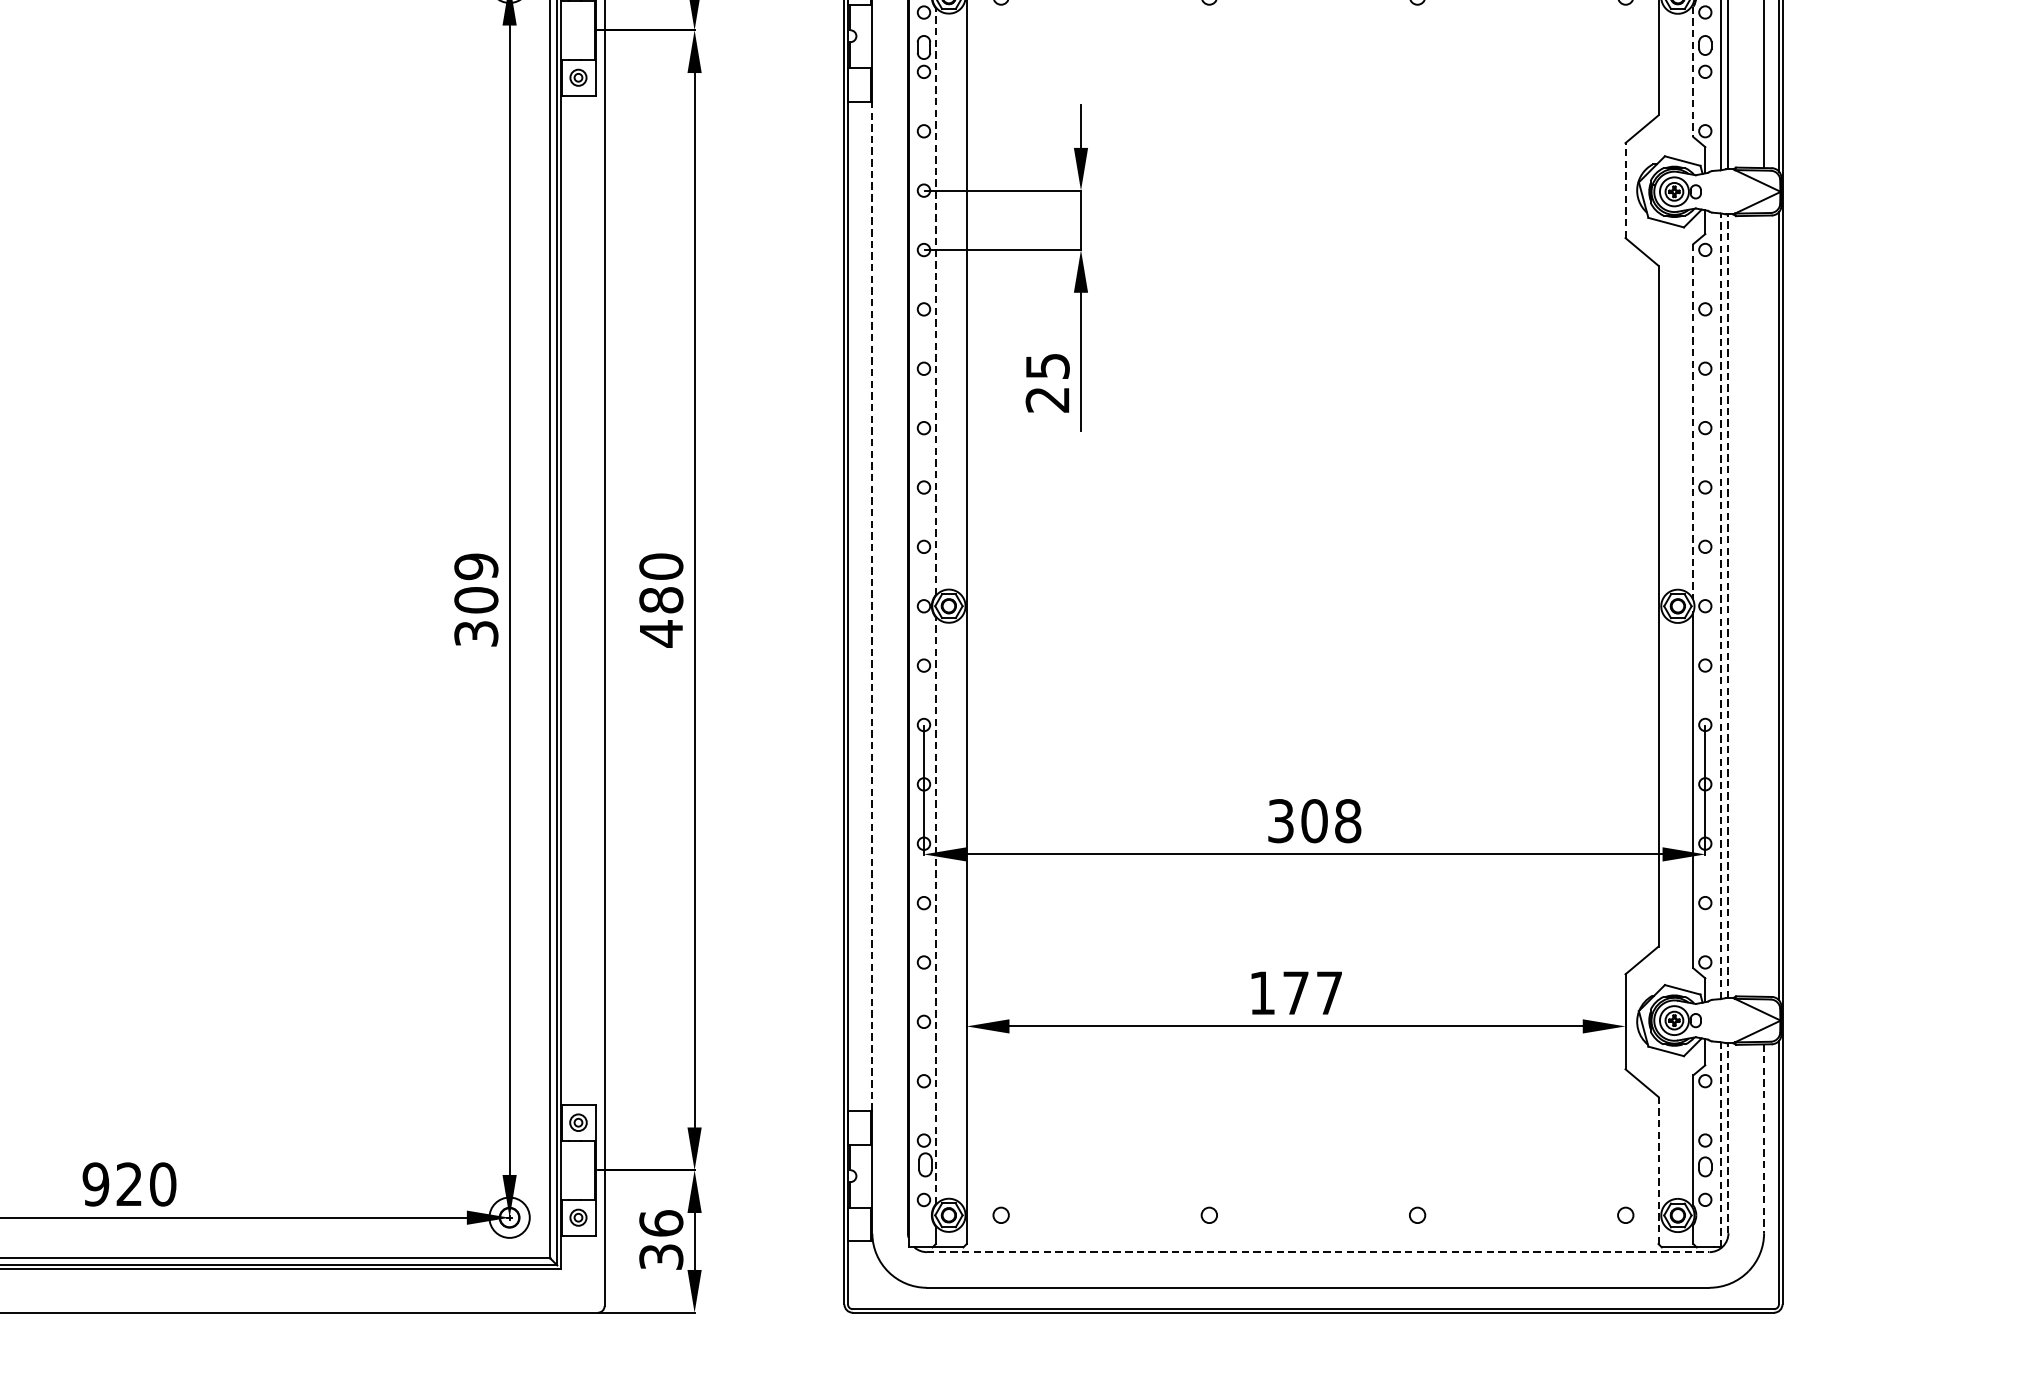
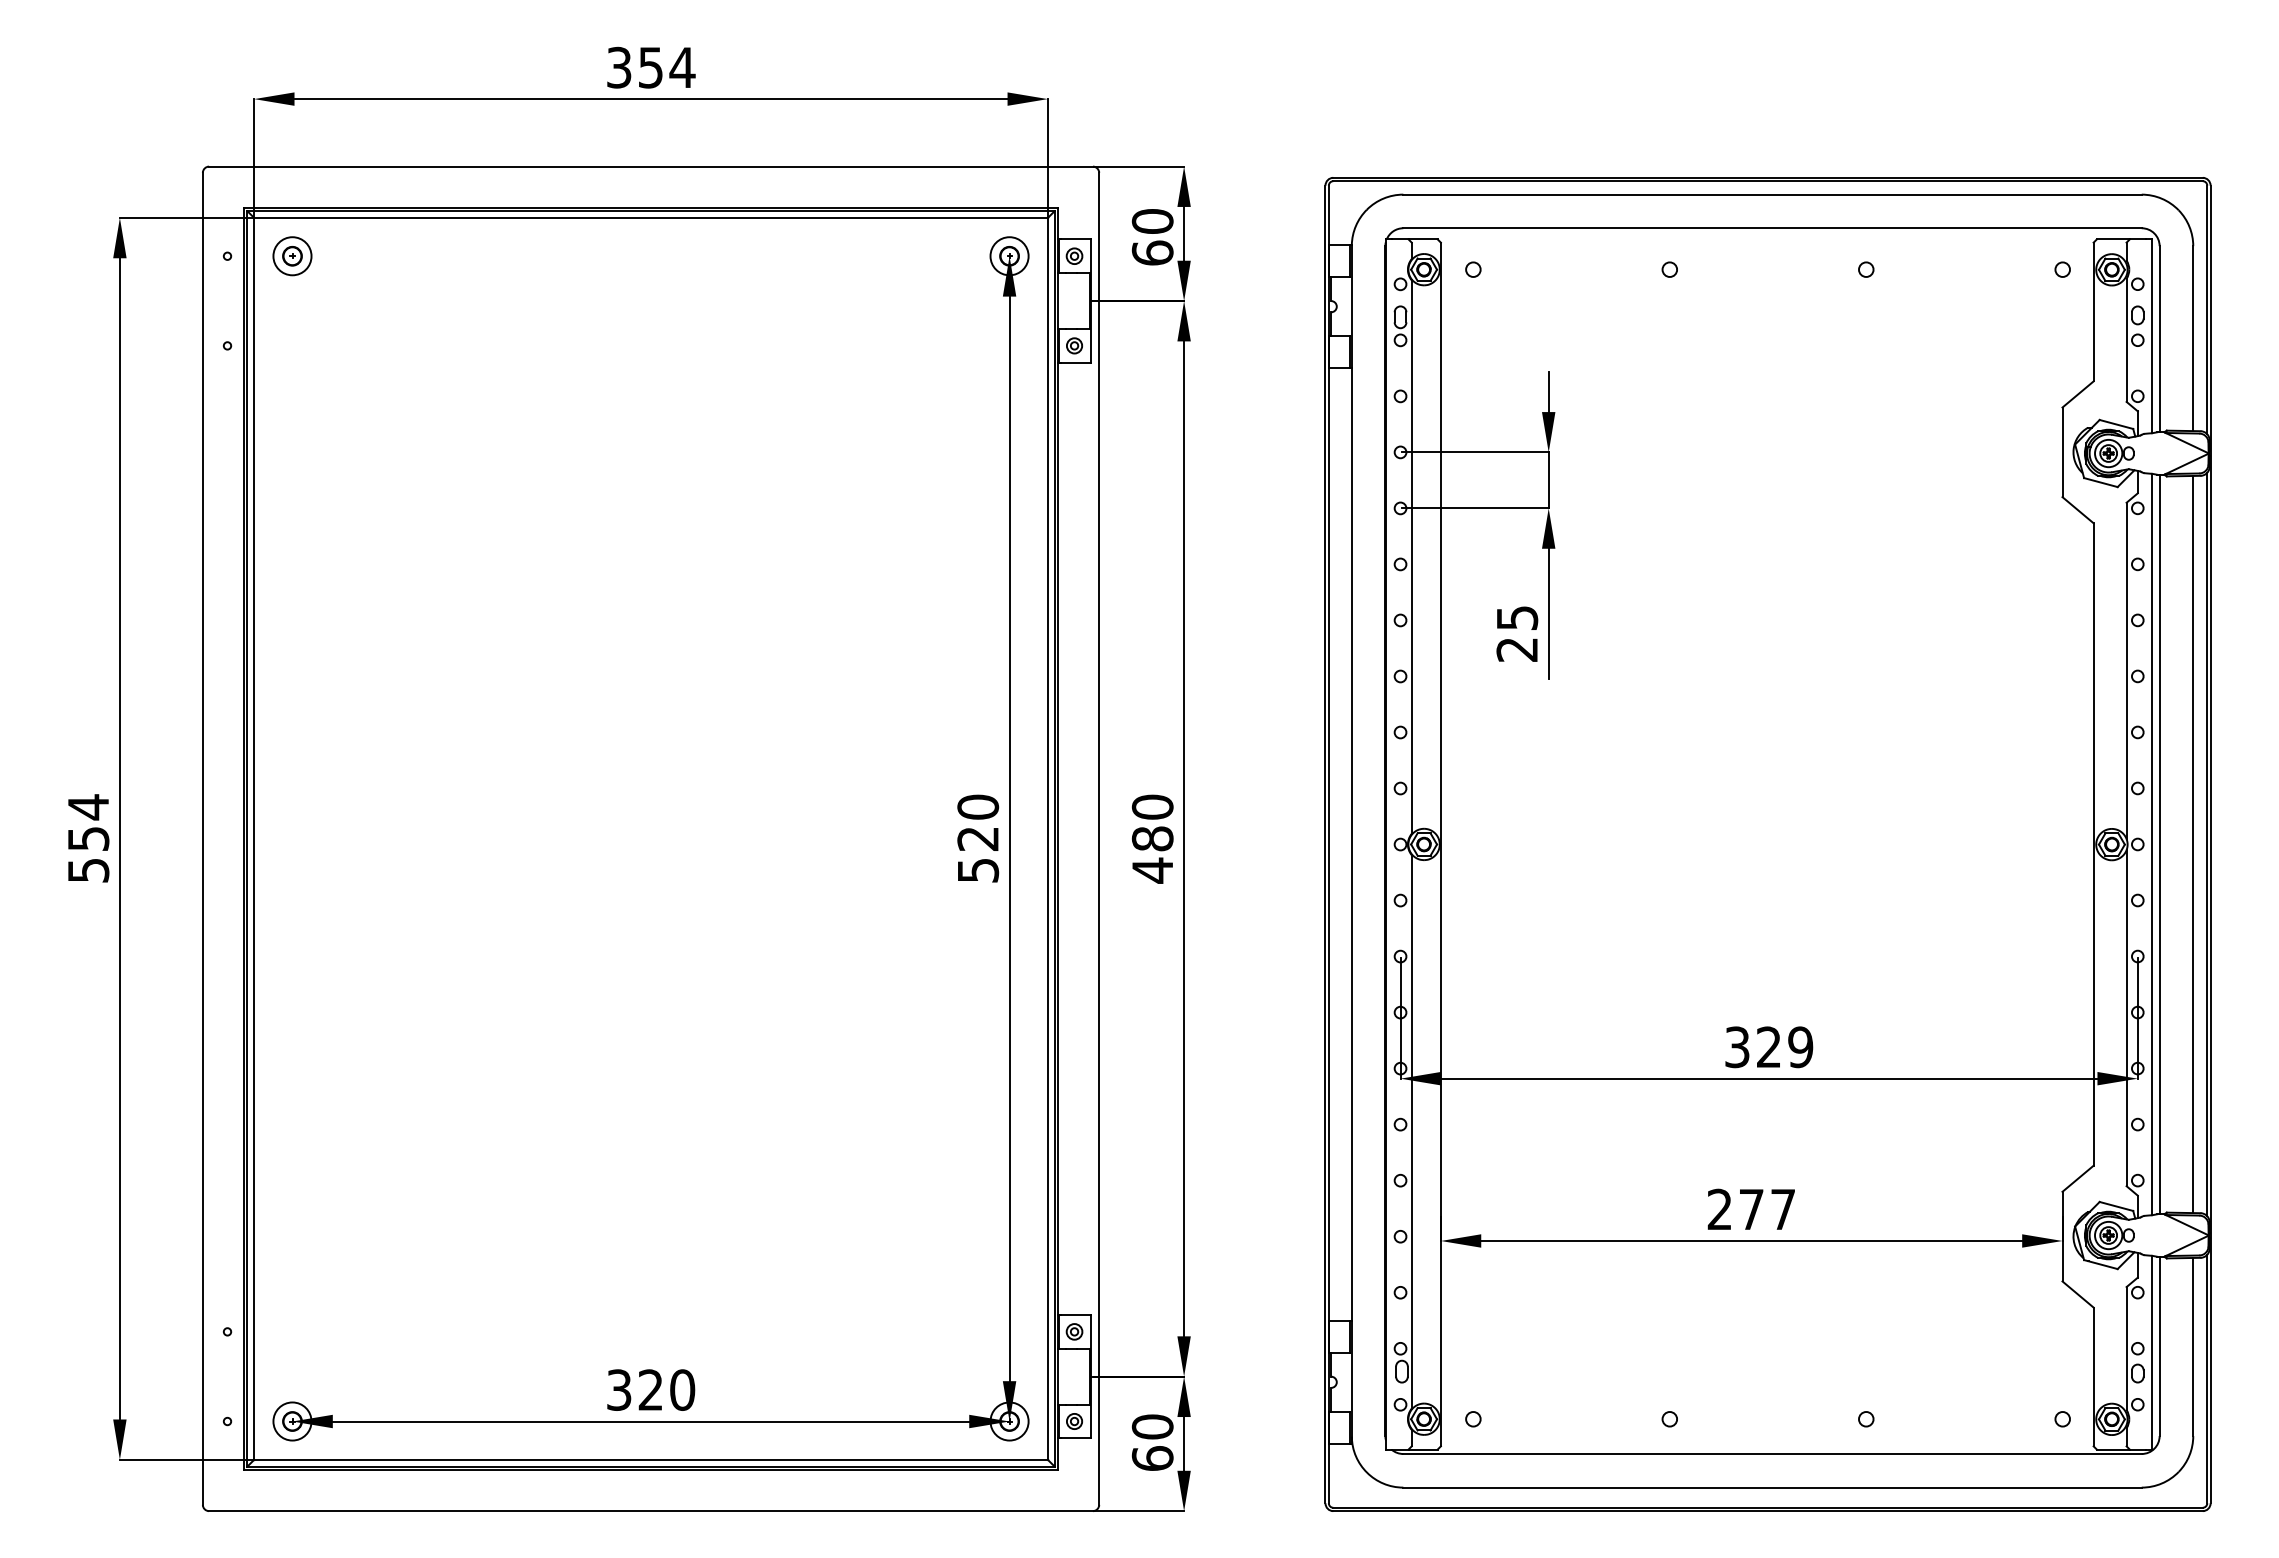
line: (1693, 72) -> (2126, 340), dashed -> solid
line: (1625, 190) -> (2062, 452), dashed -> solid
line: (935, 302) -> (1411, 557), dashed -> solid
line: (1693, 422) -> (2126, 671), dashed -> solid
text: (476, 599) -> (978, 838), 309 -> 520
line: (872, 605) -> (1351, 843), dashed -> solid
line: (1720, 606) -> (2152, 844), dashed -> solid
line: (1728, 606) -> (2159, 844), dashed -> solid
line: (1764, 606) -> (2193, 844), added
text: (1330, 821) -> (1784, 1047), 308 -> 329
line: (935, 910) -> (1411, 1131), dashed -> solid
text: (1262, 991) -> (1719, 1208), 177 -> 277
line: (1728, 1138) -> (2159, 1346), dashed -> solid
line: (1764, 1139) -> (2193, 1347), dashed -> solid
line: (1720, 1144) -> (2152, 1352), dashed -> solid
line: (1658, 1170) -> (2093, 1376), dashed -> solid
text: (95, 1183) -> (618, 1389), 920 -> 320
text: (661, 1239) -> (1152, 1442), 36 -> 60
line: (1319, 1252) -> (1773, 1454), dashed -> solid

